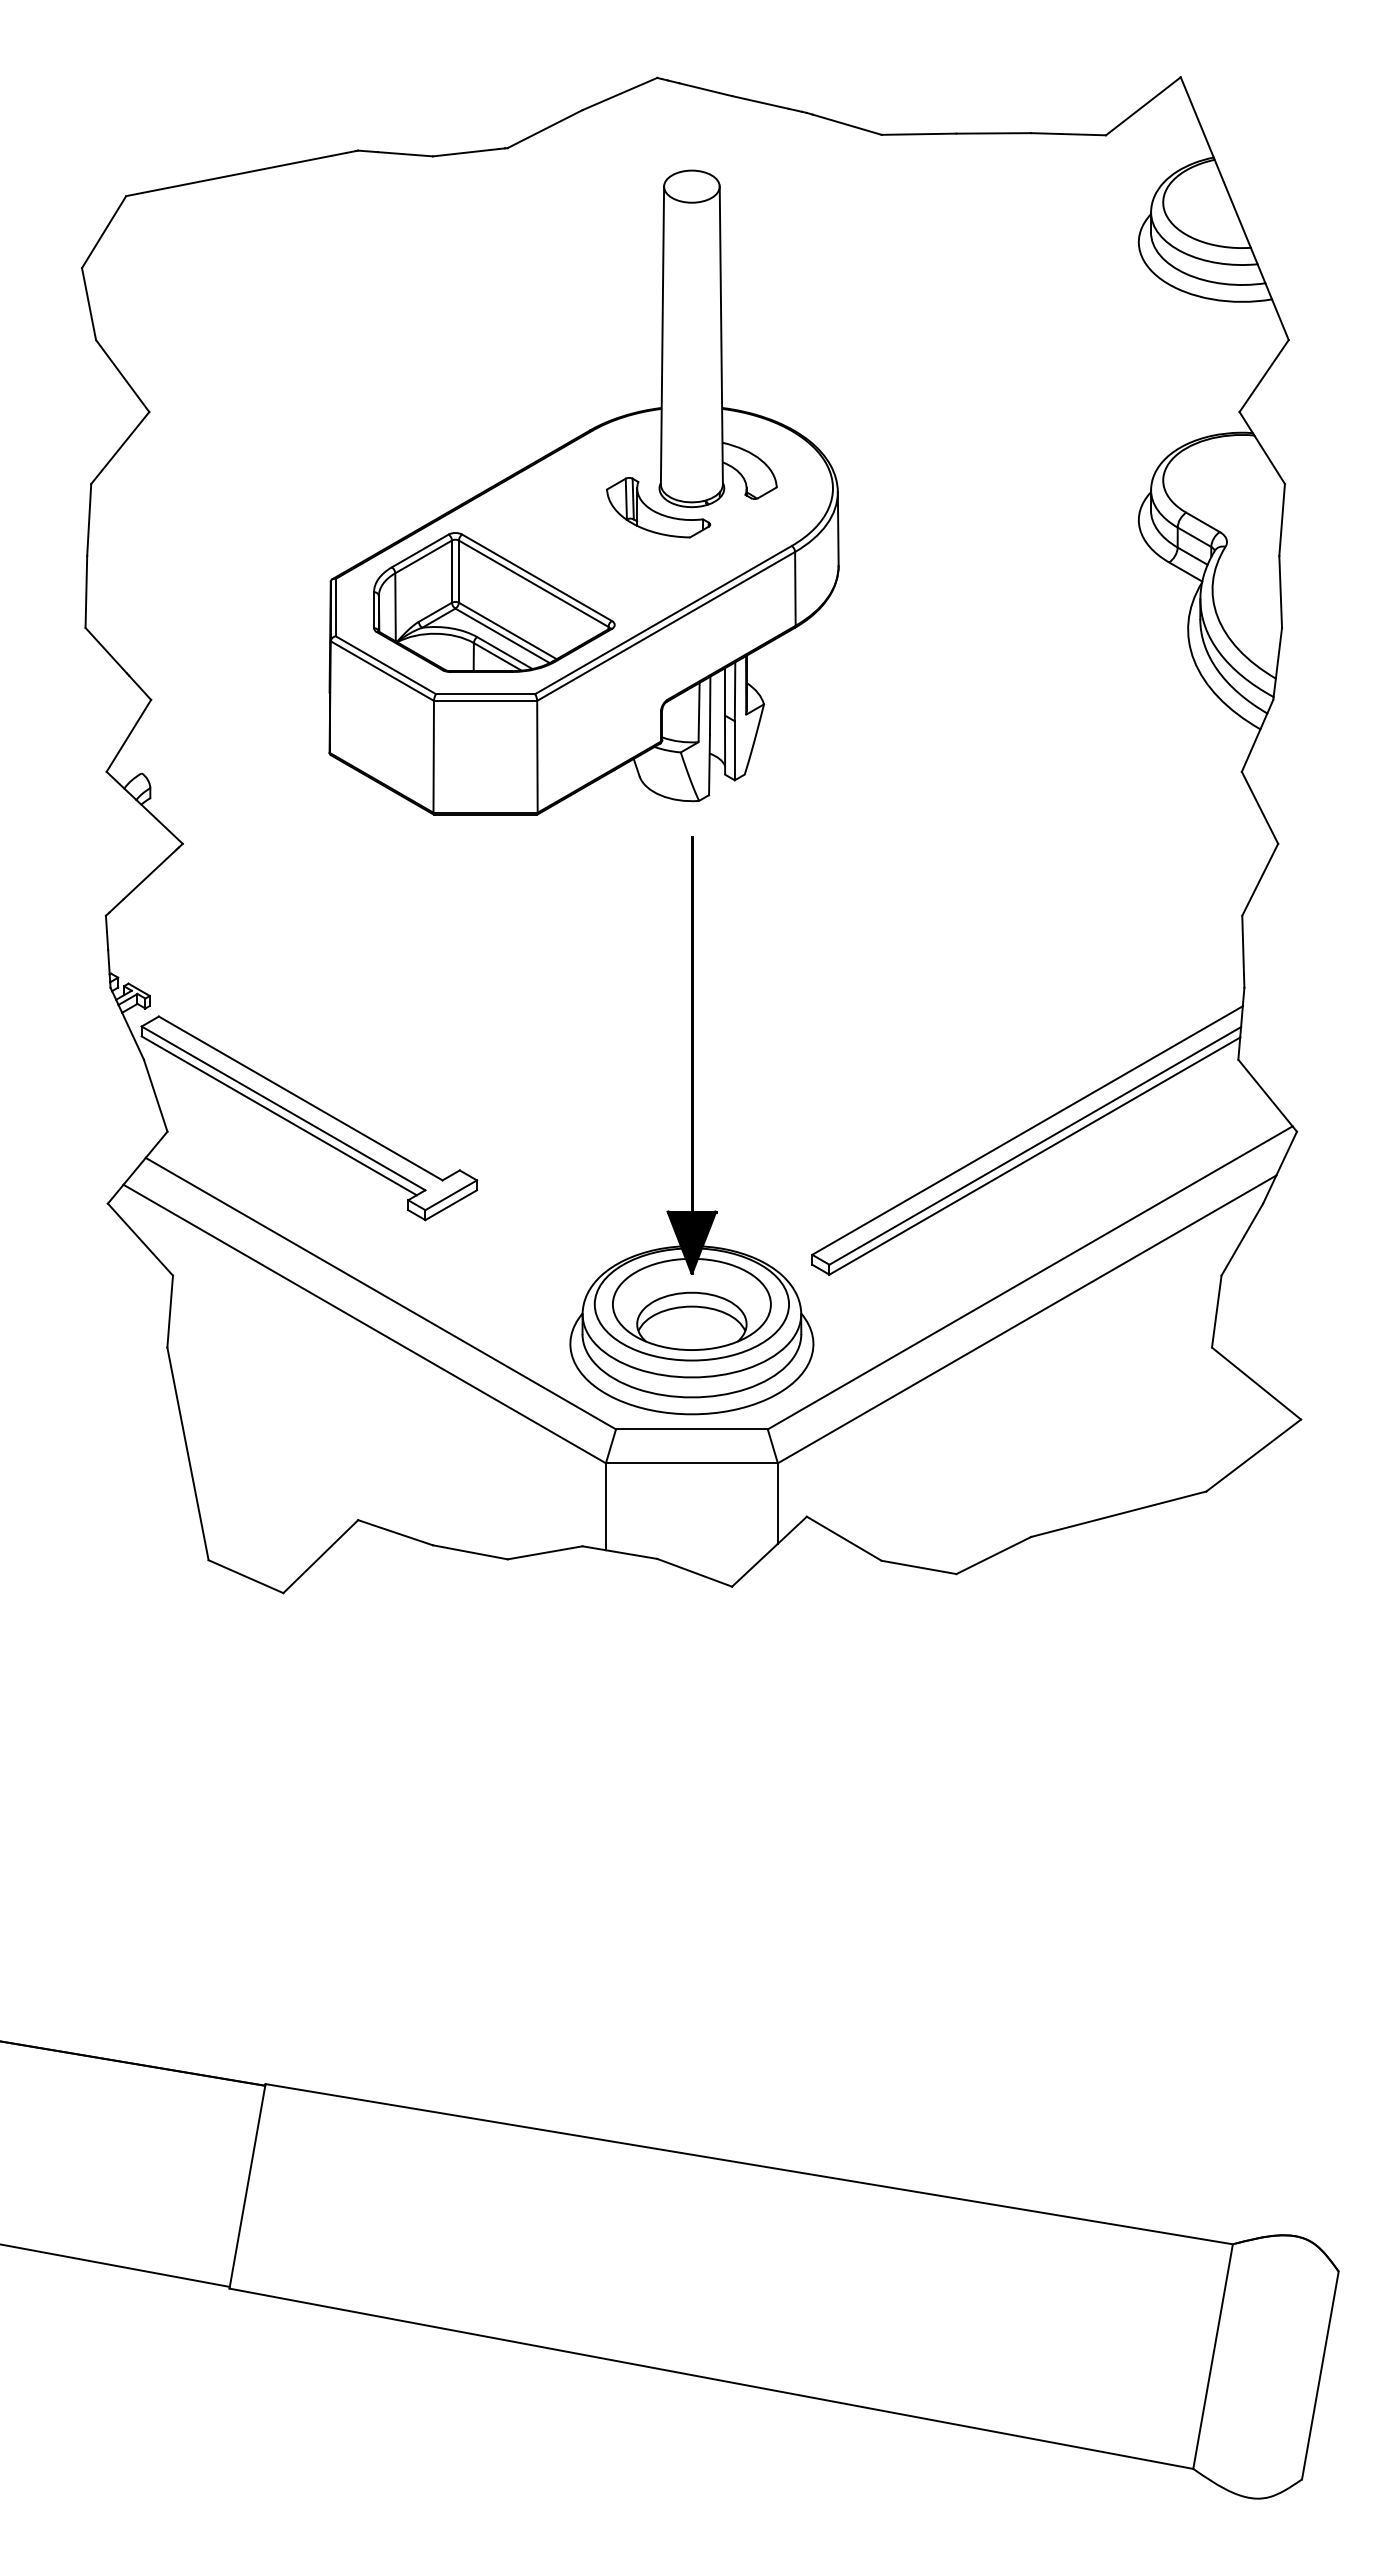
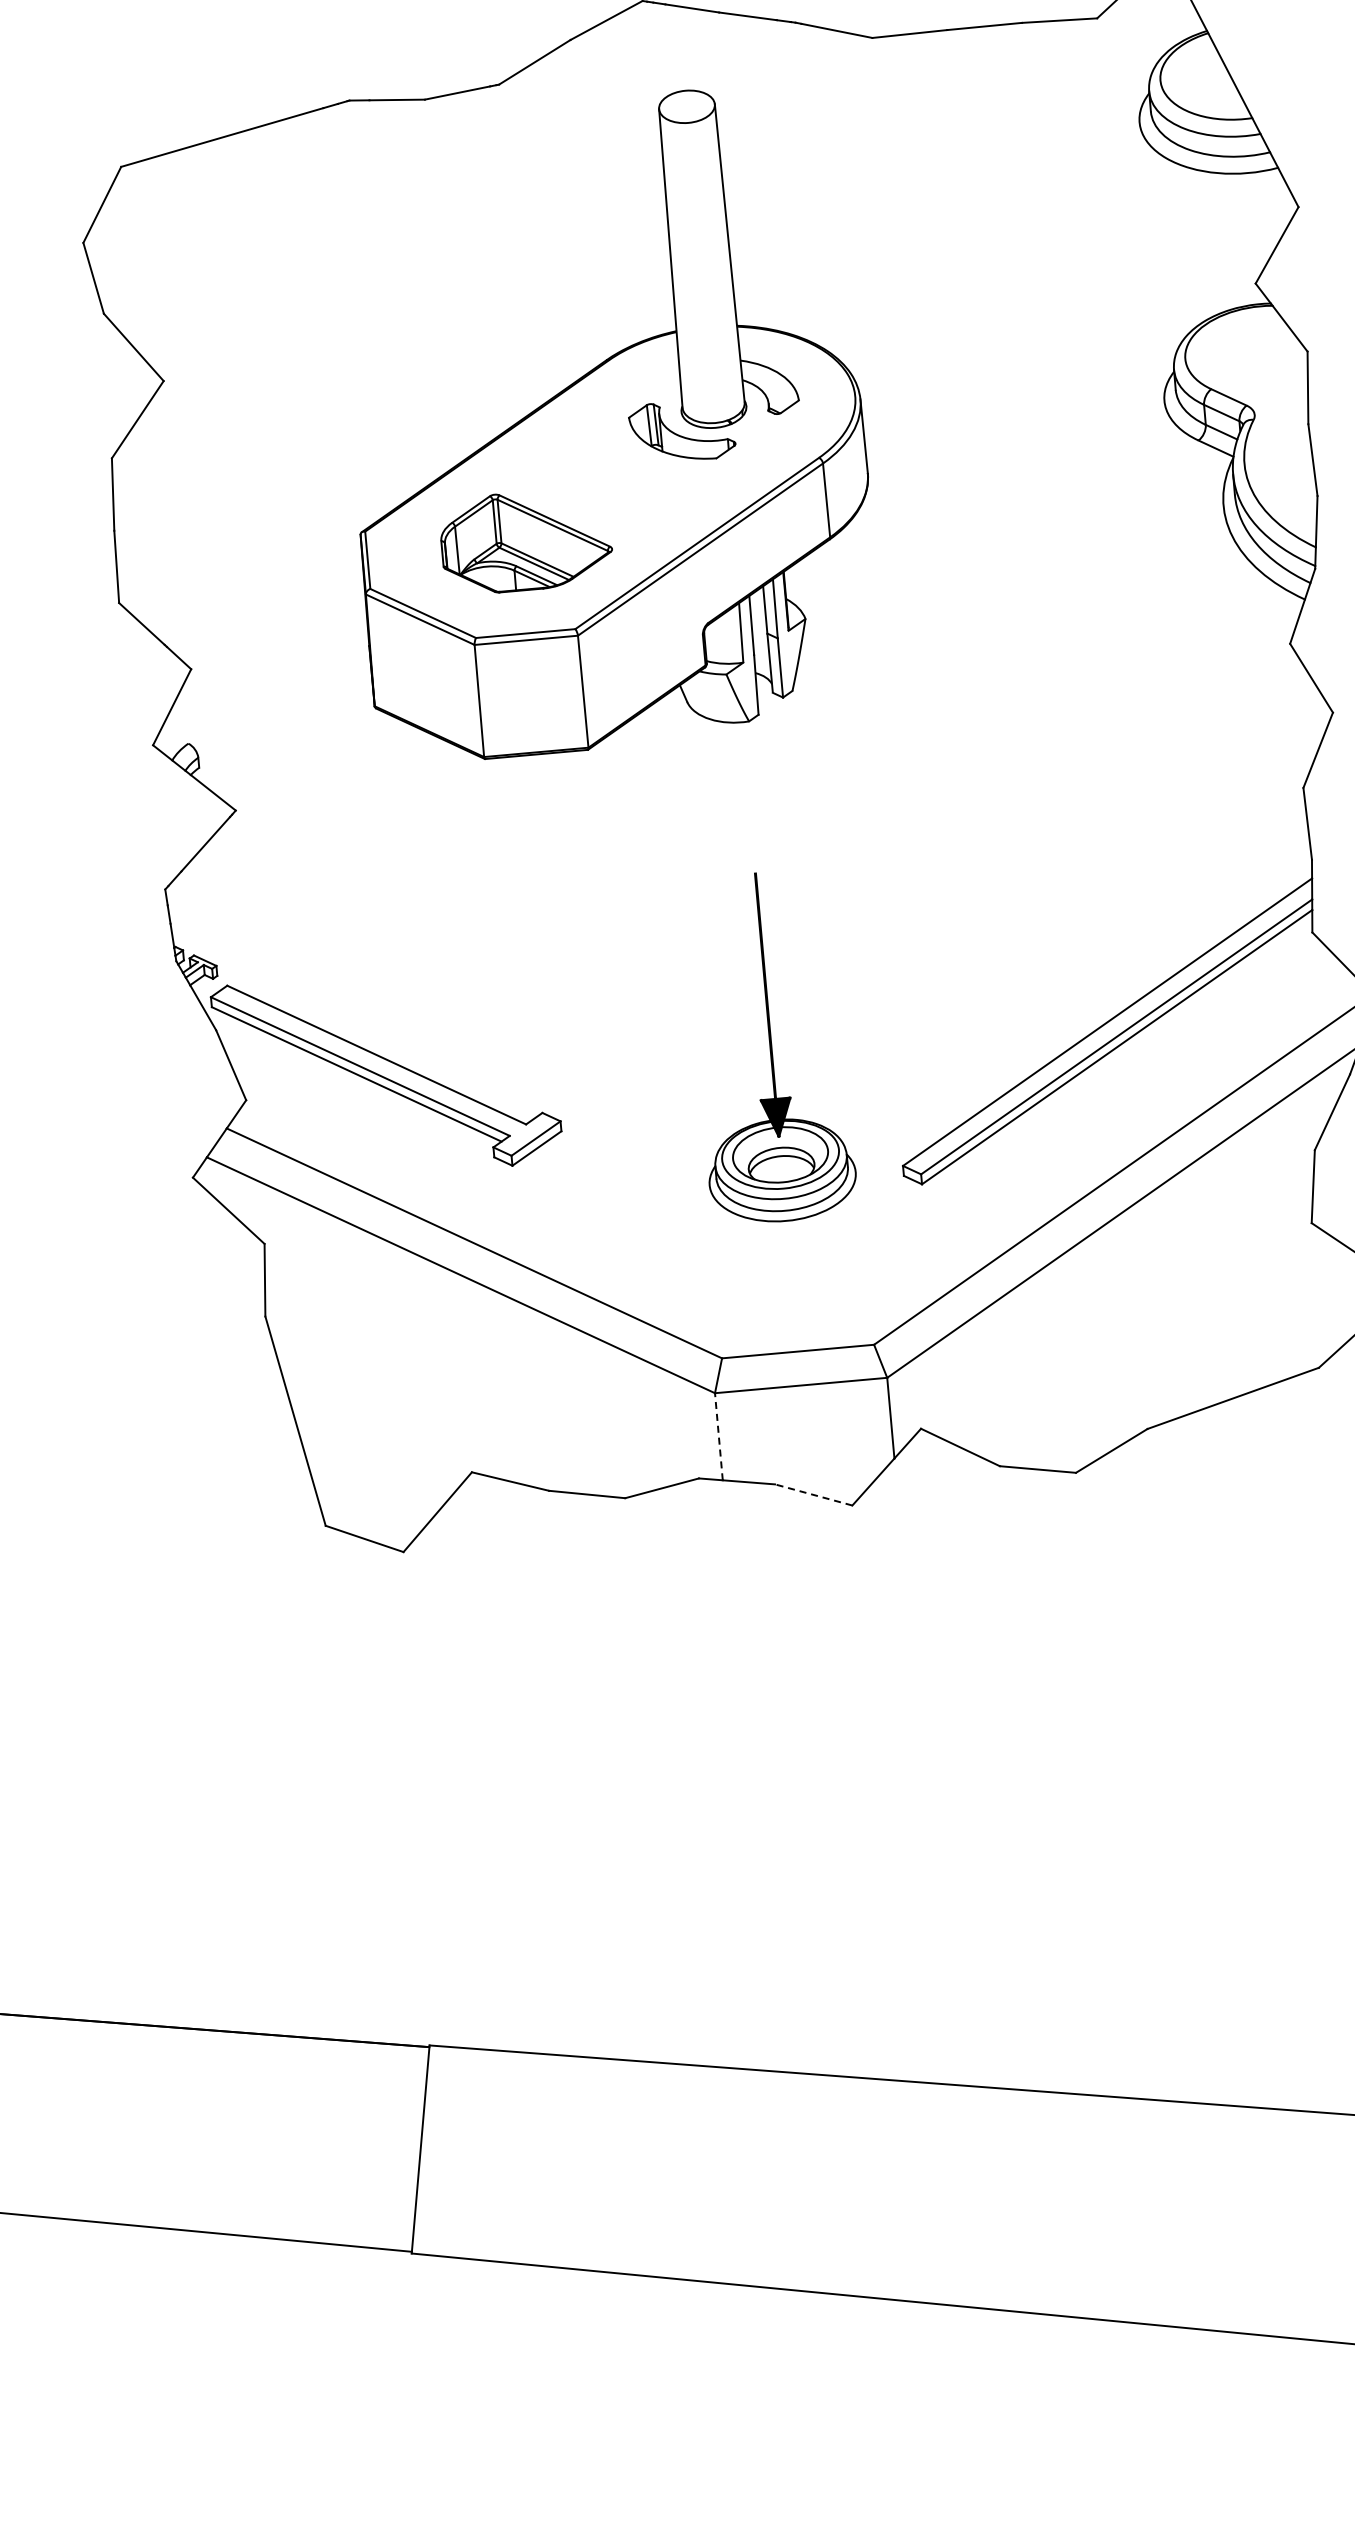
part: (494, 602) -> (526, 540), size x0.7
part: (691, 1125) -> (770, 1047), size x0.6
line: (605, 1506) -> (718, 1436), solid -> dashed
line: (694, 1572) -> (813, 1494), solid -> dashed

